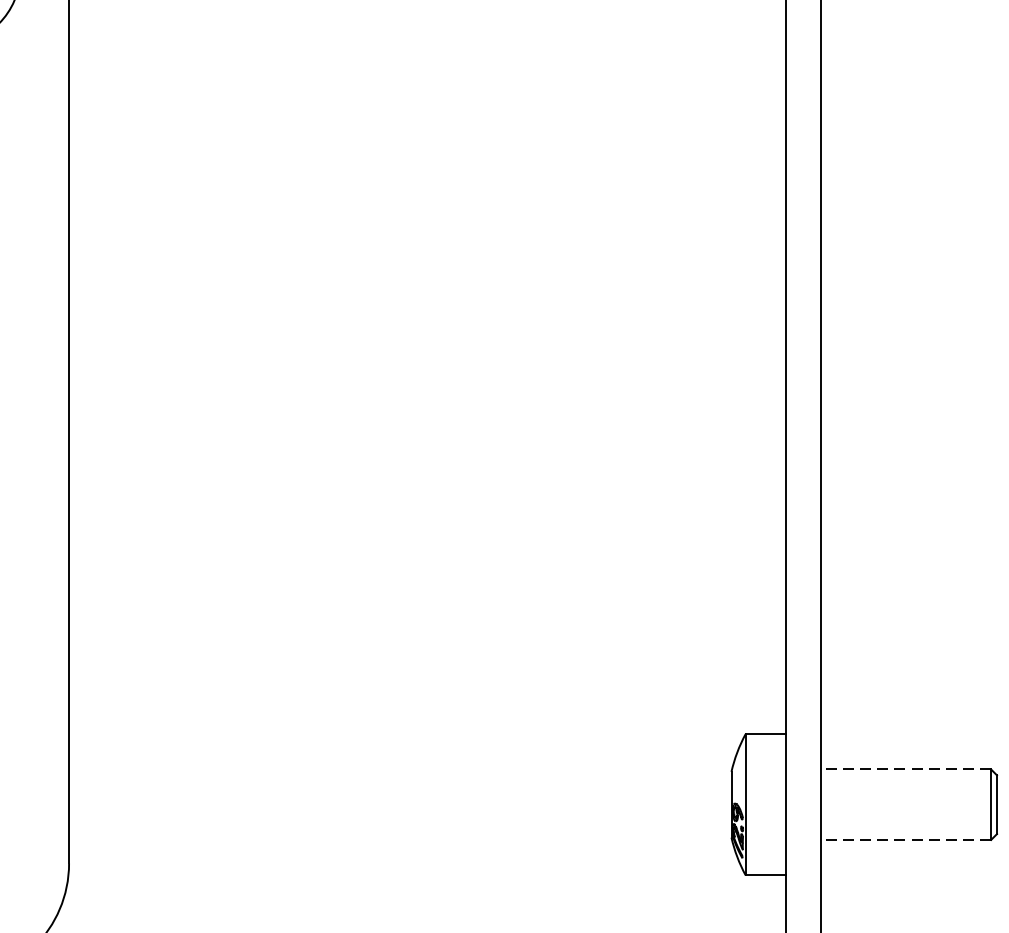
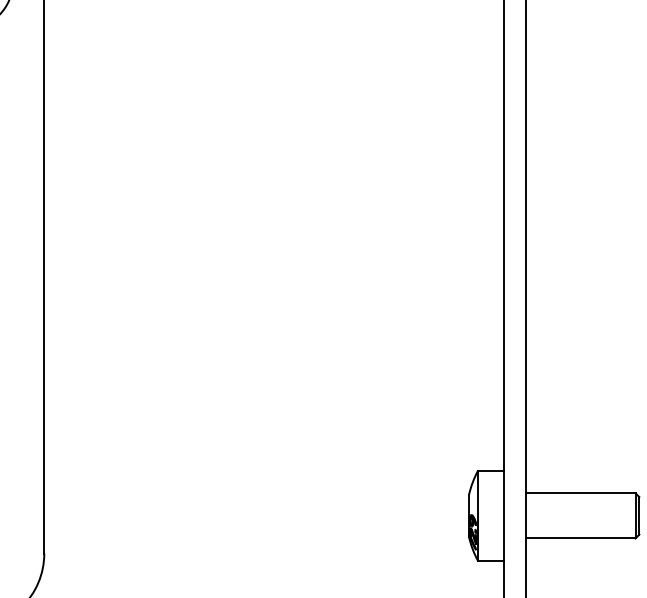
line: (905, 769) -> (580, 493), dashed -> solid
line: (905, 840) -> (580, 538), dashed -> solid

